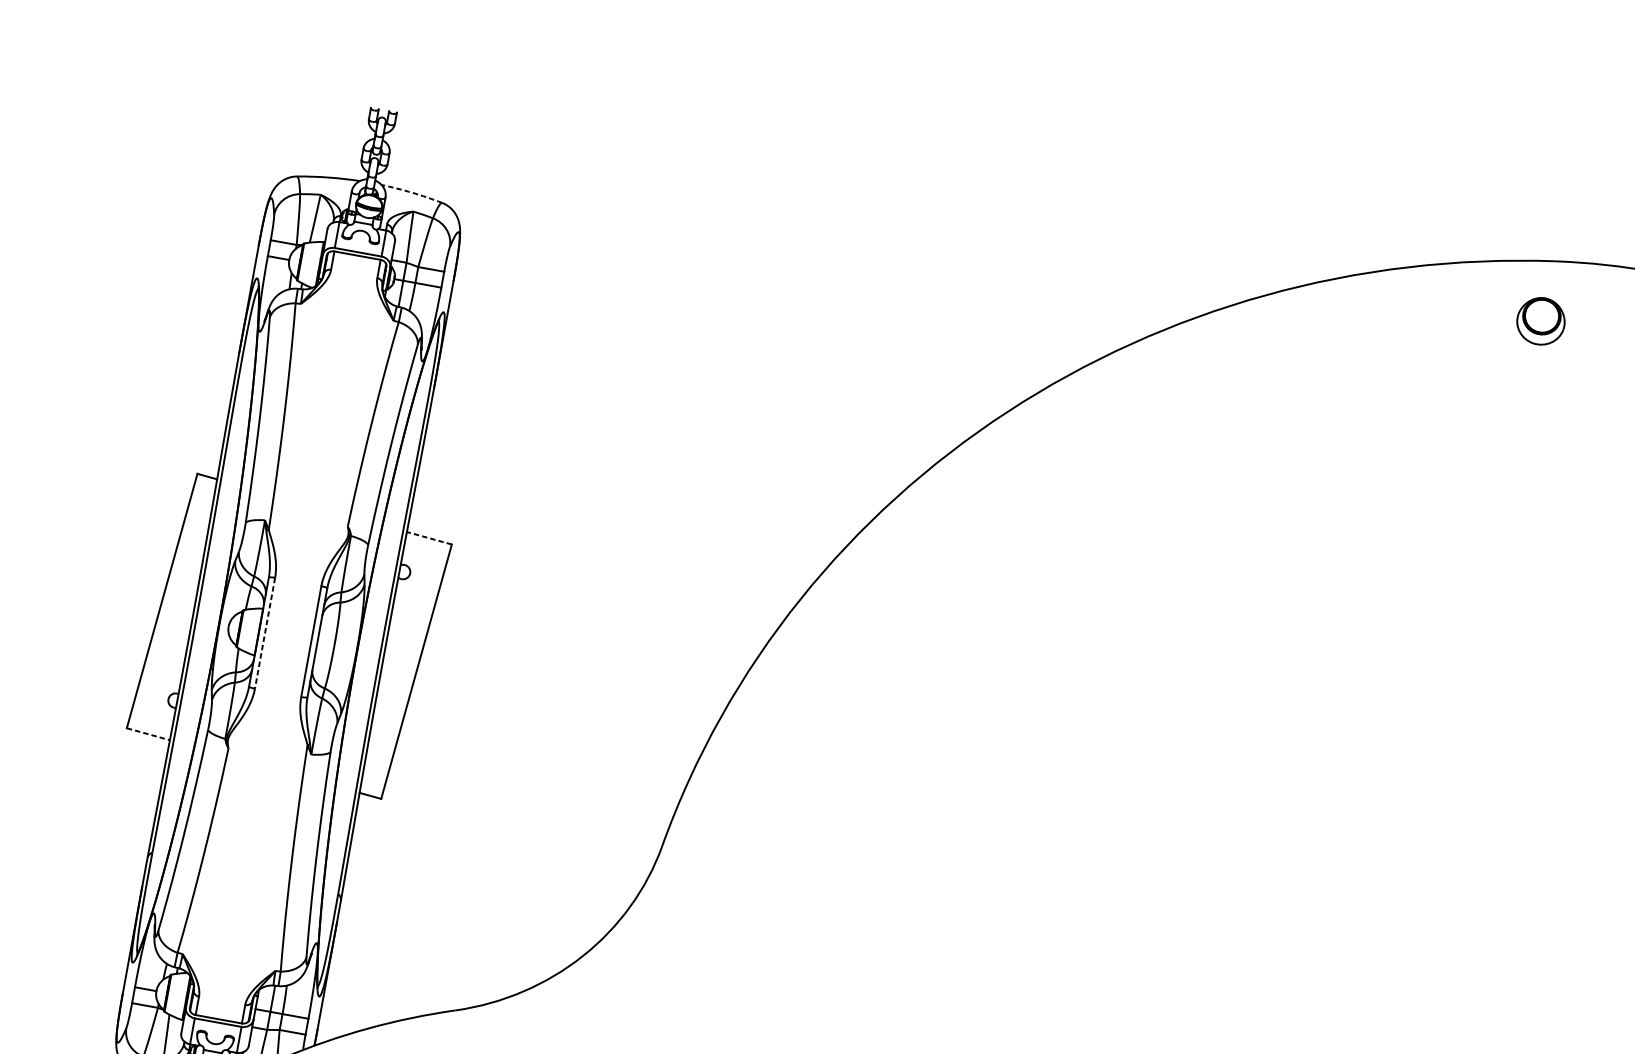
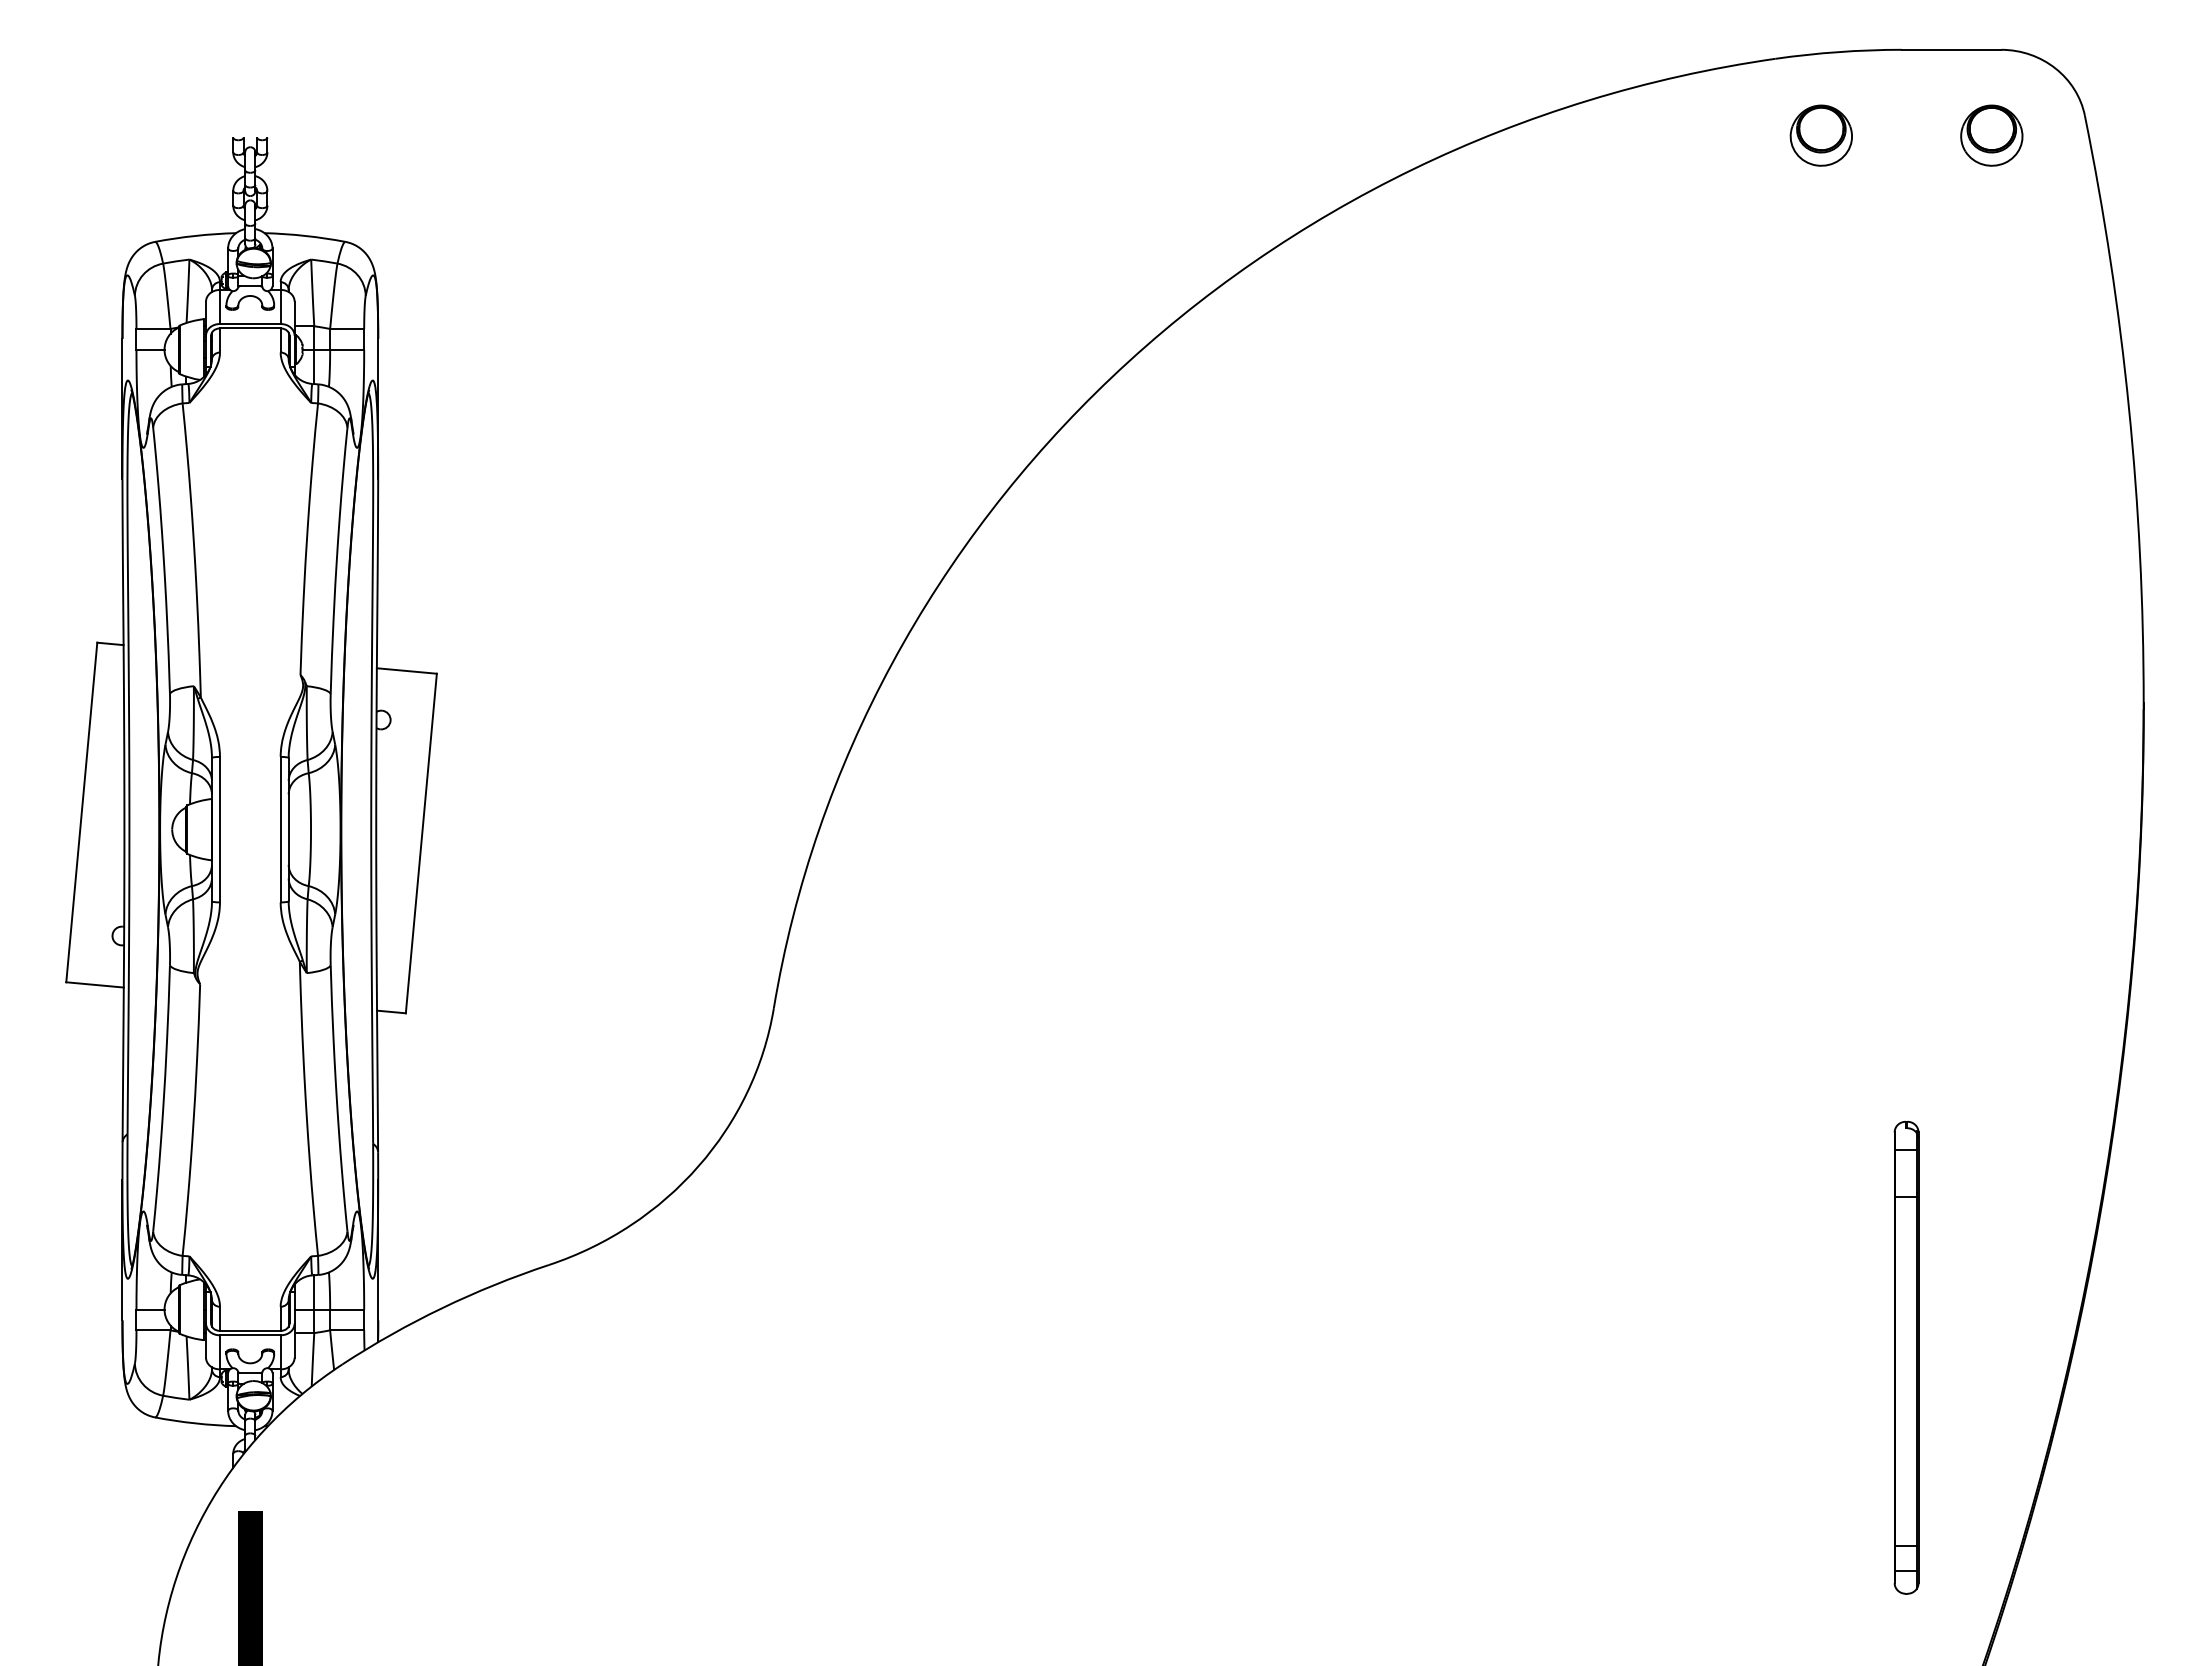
arc: (412, 192) -> (305, 235), dashed -> solid
part: (1540, 321) -> (1820, 135), moved
line: (429, 537) -> (406, 670), dashed -> solid
line: (264, 633) -> (219, 829), dashed -> solid
line: (148, 733) -> (95, 984), dashed -> solid

